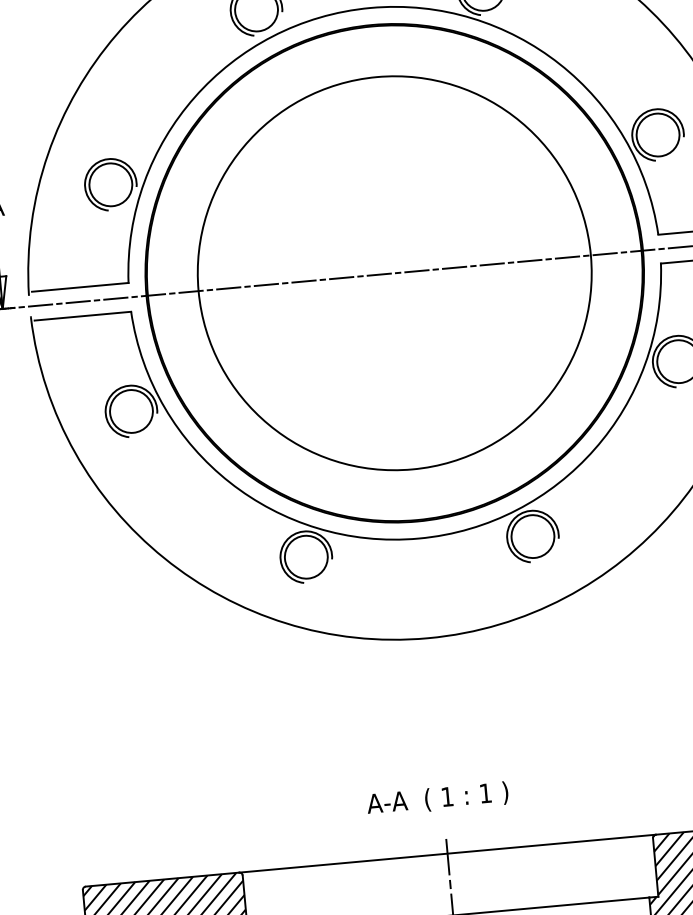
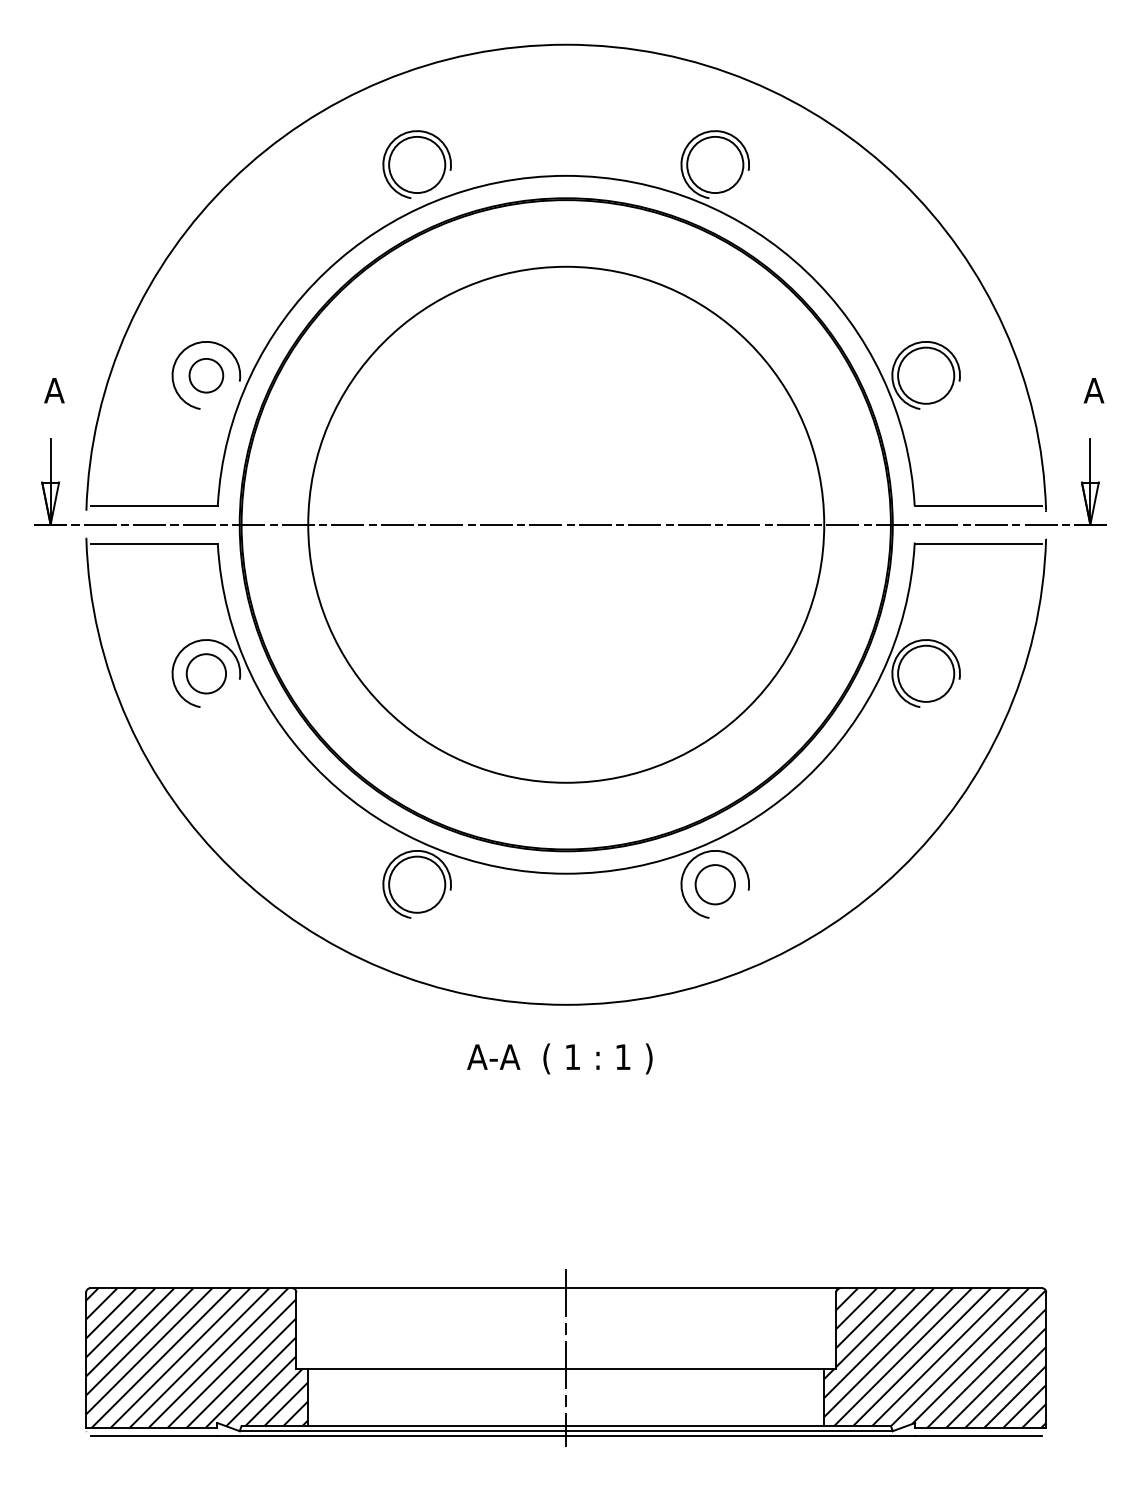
circle: (110, 184) -> (206, 375), size x0.6
circle: (131, 411) -> (206, 673), size x0.7
circle: (533, 536) -> (715, 884), size x0.7
text: (437, 798) -> (559, 1058), moved

